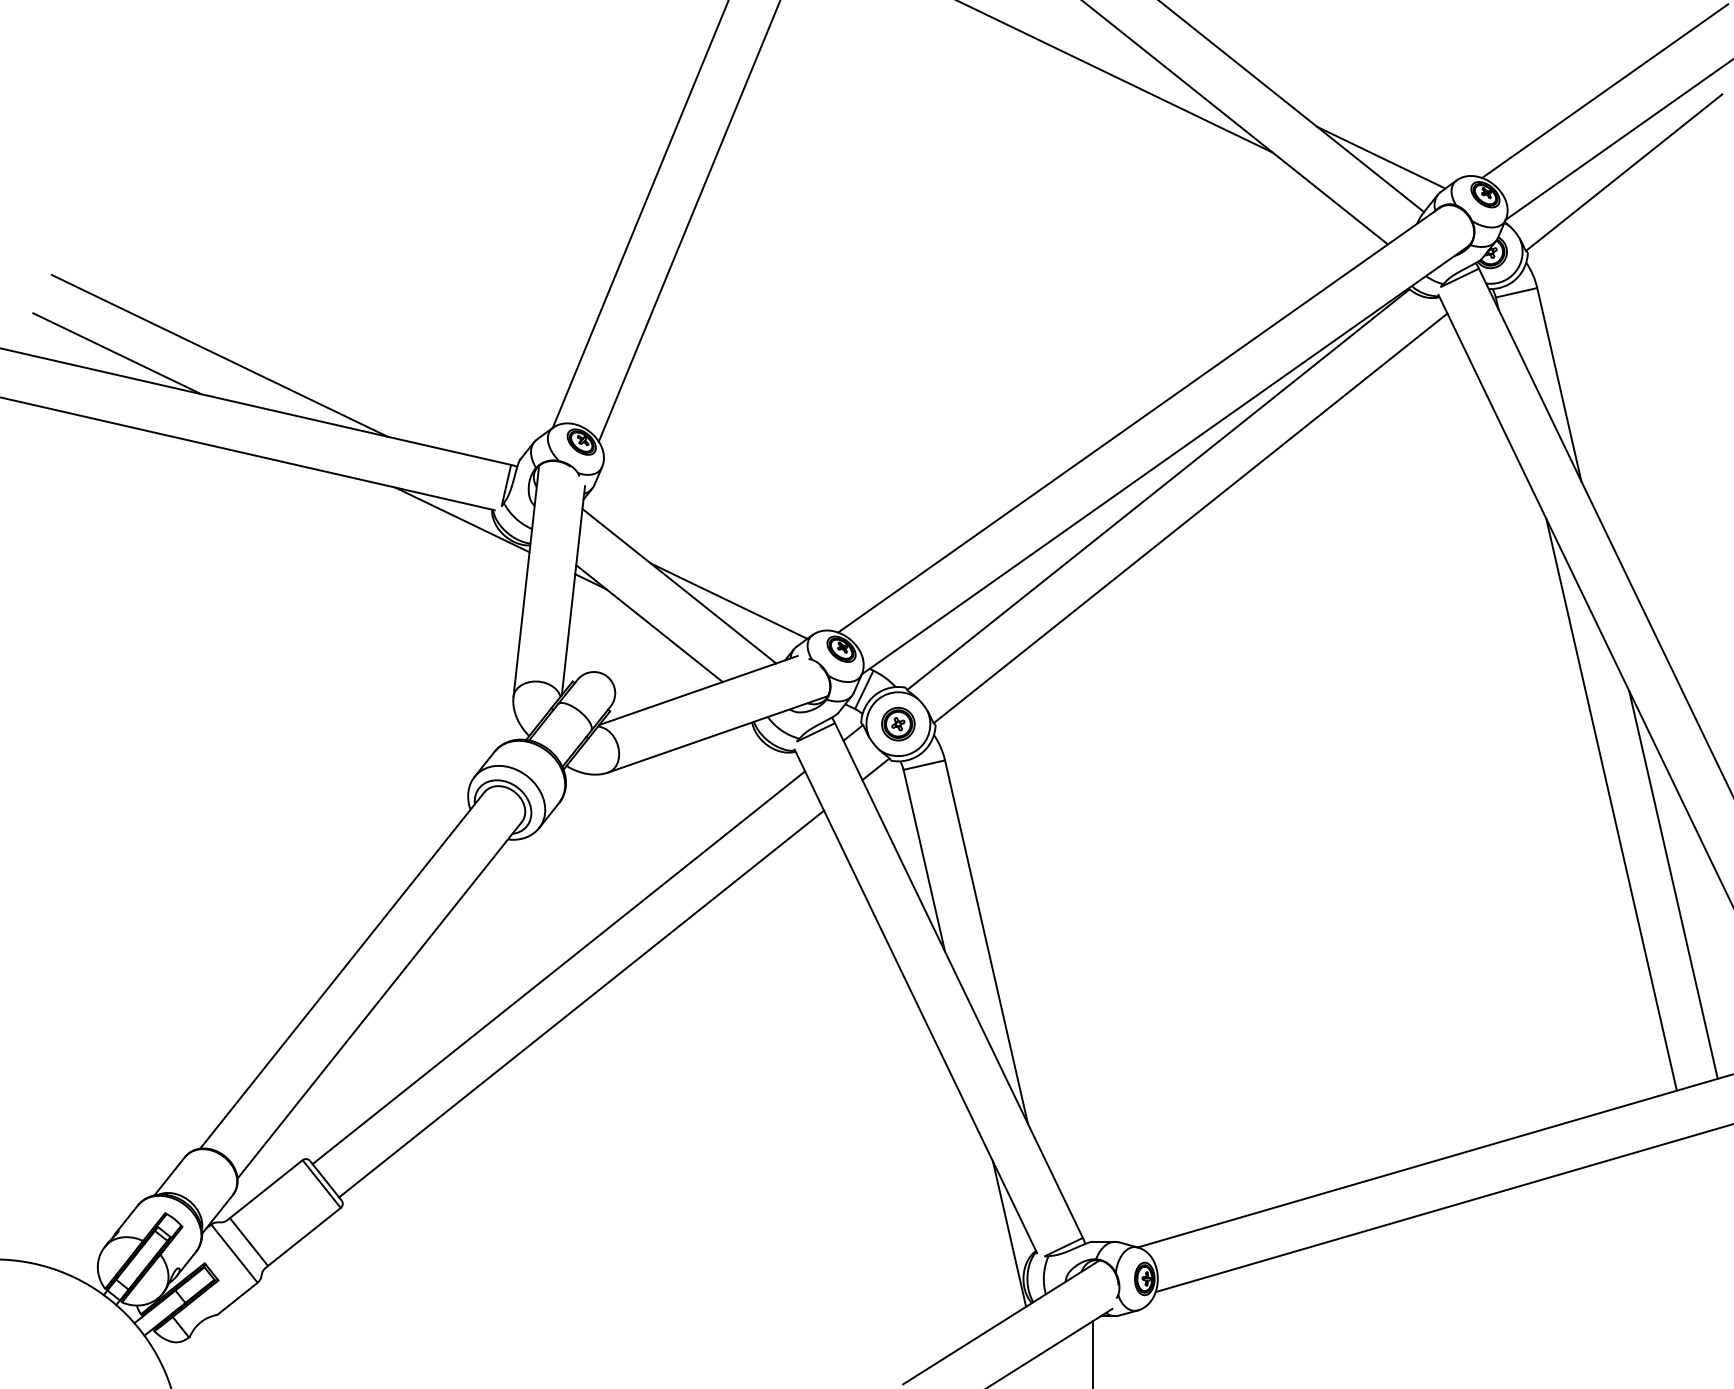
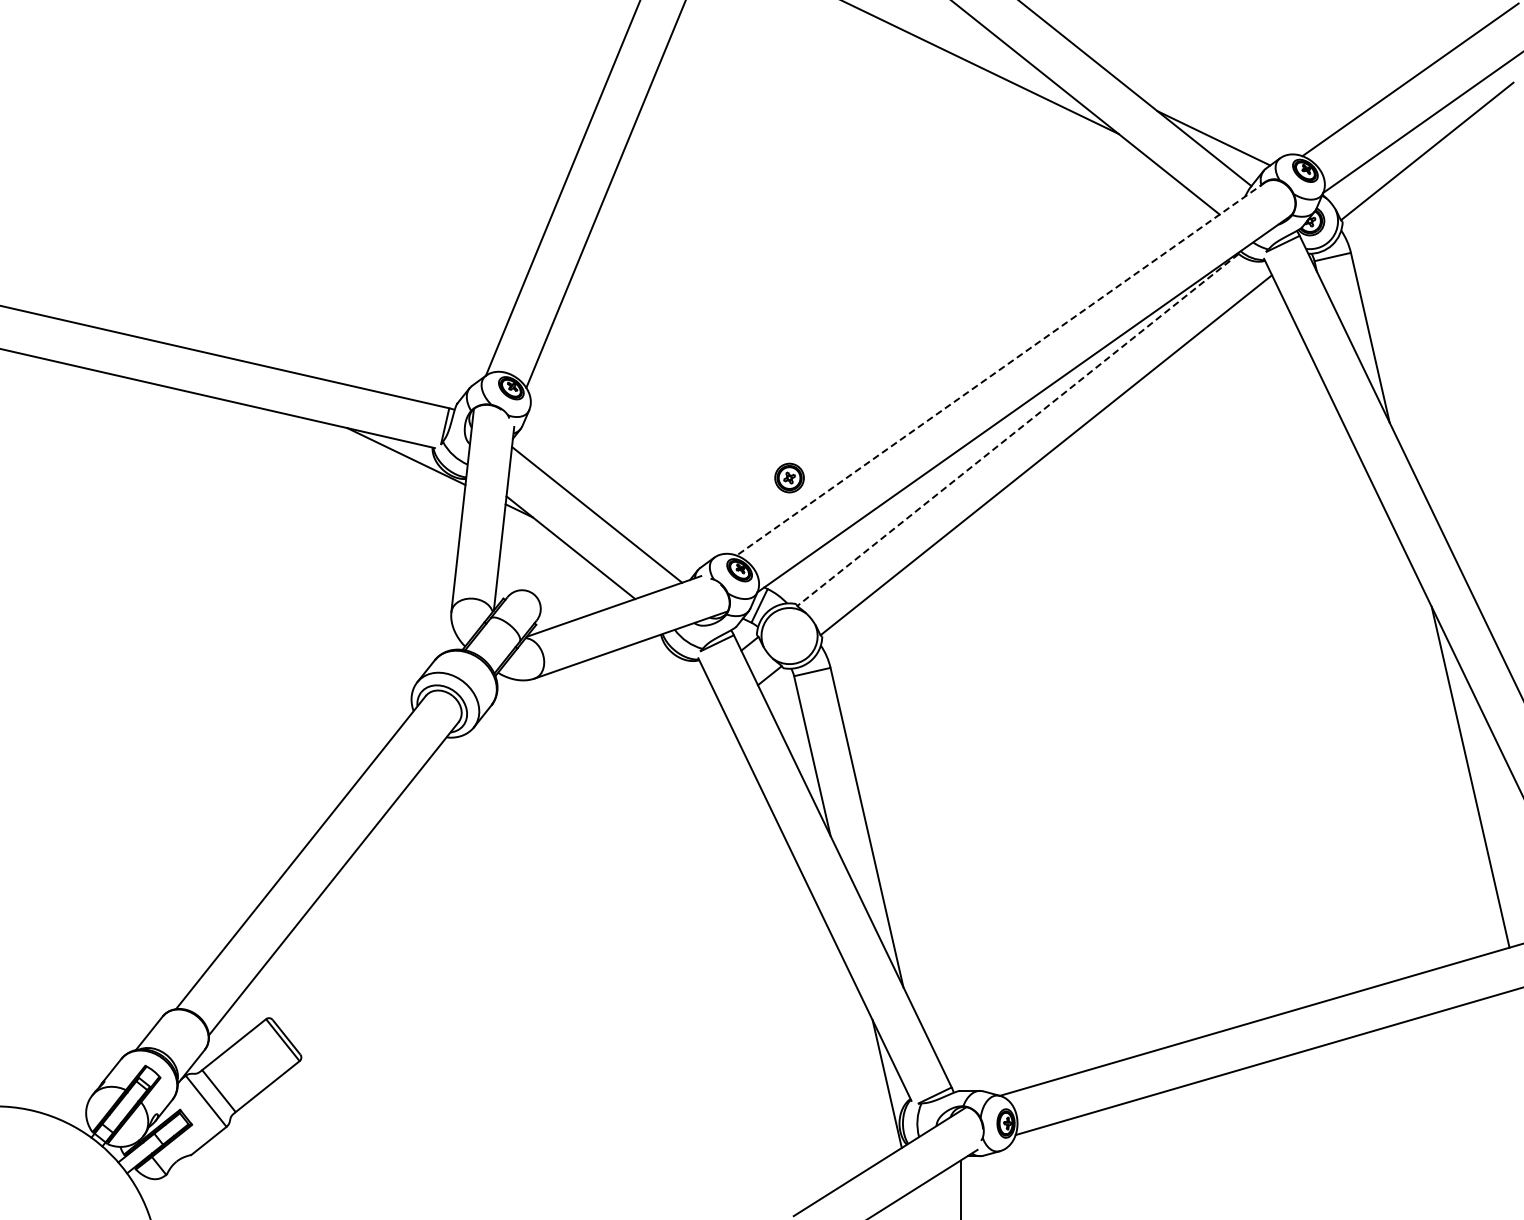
line: (117, 353) -> (103, 310), removed
line: (218, 355) -> (192, 312), removed
line: (1138, 420) -> (1000, 369), solid -> dashed
line: (1157, 490) -> (1017, 430), solid -> dashed
line: (728, 600) -> (640, 527), removed
part: (898, 723) -> (789, 477), moved
line: (1610, 804) -> (1415, 706), removed
line: (558, 967) -> (490, 849), removed
line: (581, 1003) -> (511, 881), removed

